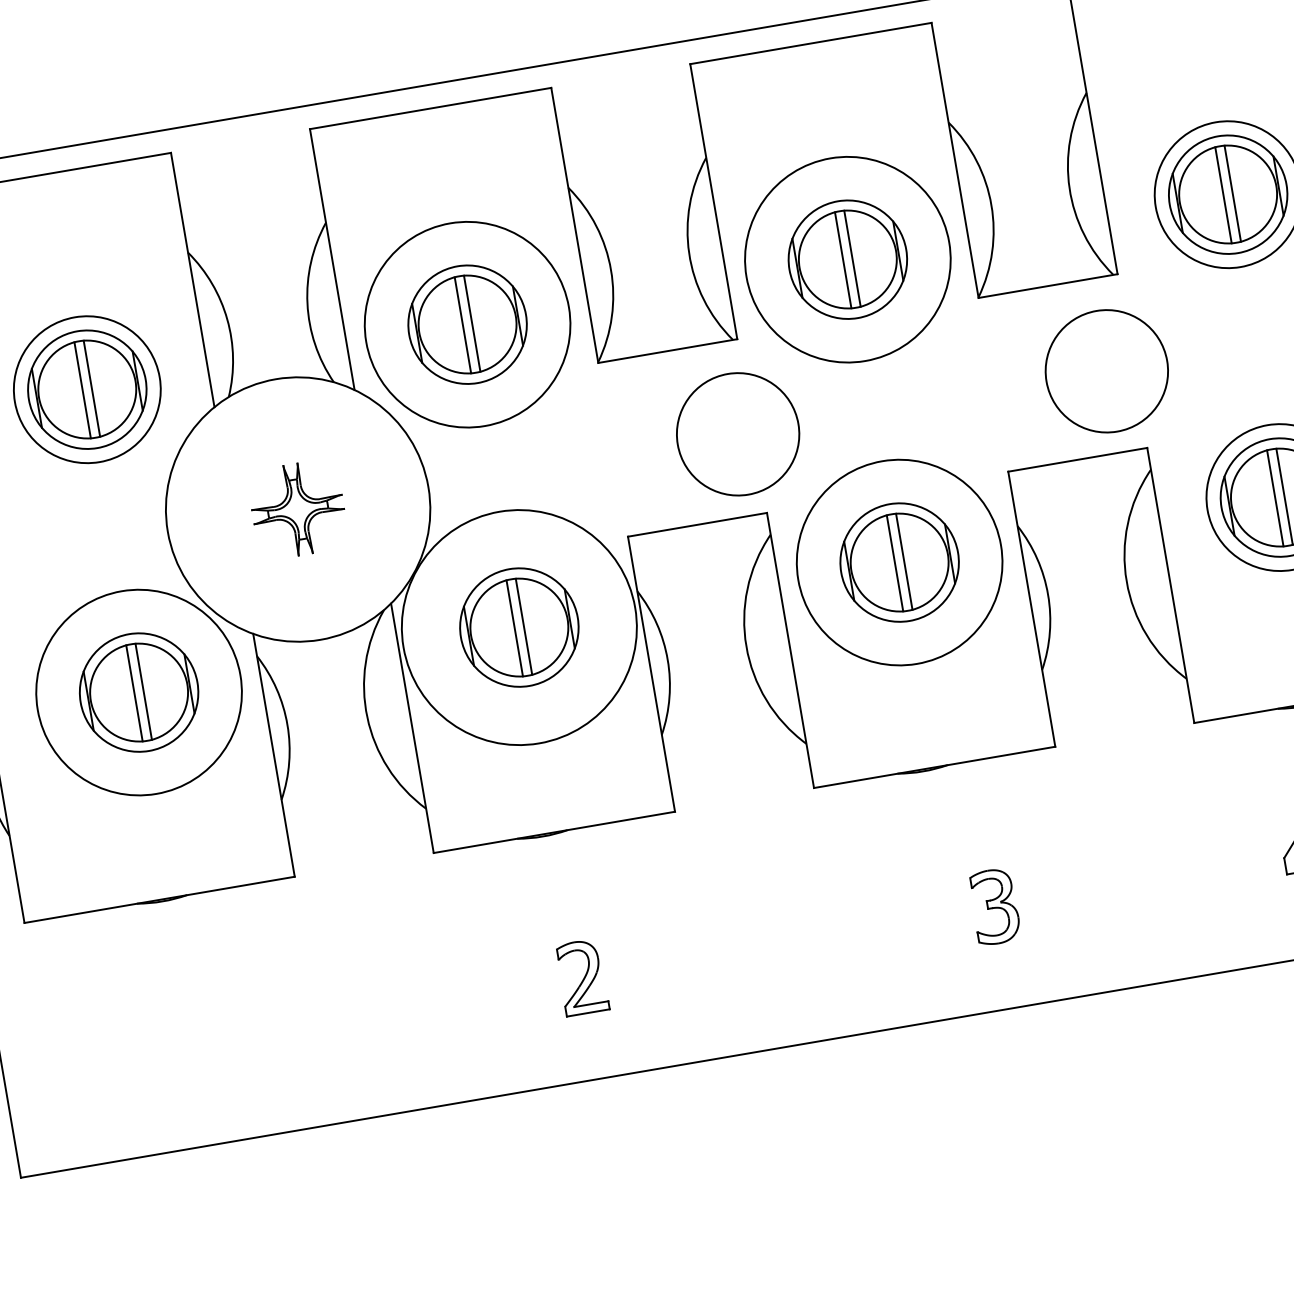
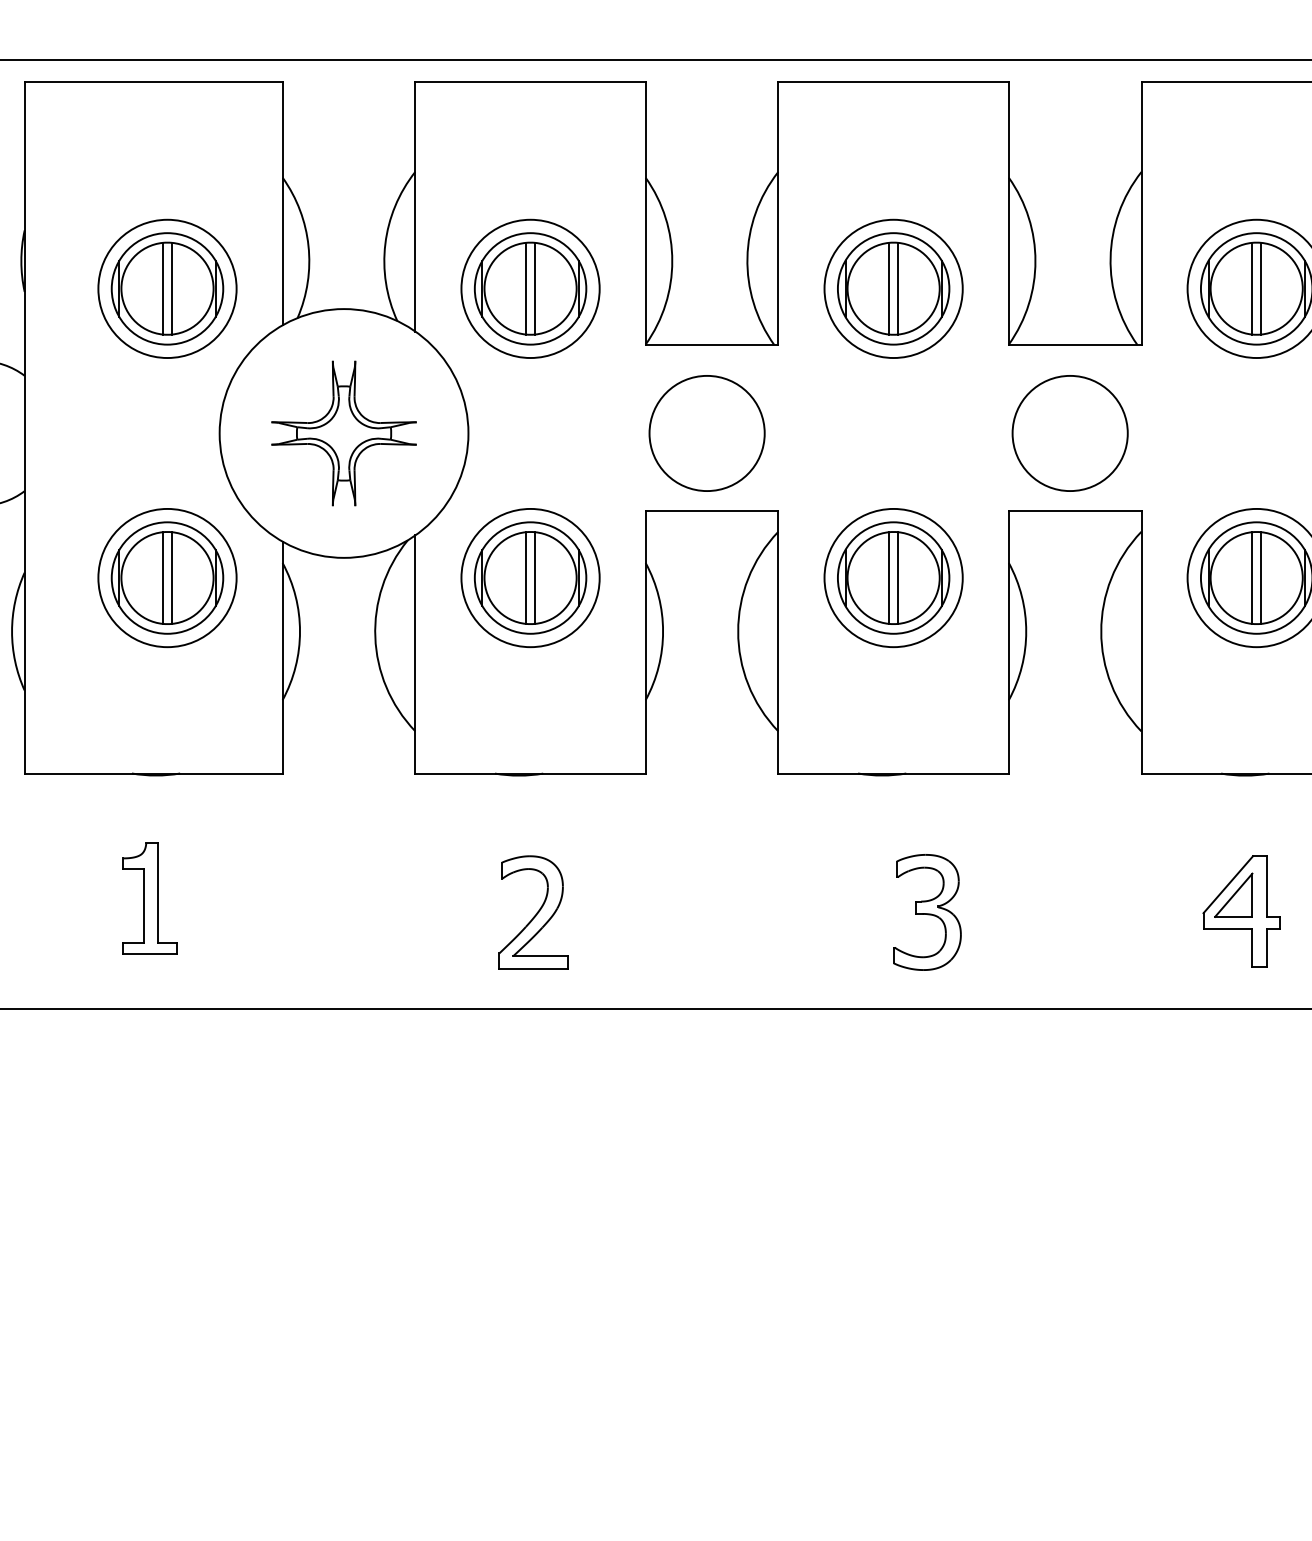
circle: (847, 259) -> (893, 288), size x0.71
circle: (467, 324) -> (530, 288), size x0.71
circle: (1106, 371) -> (1069, 433), moved
circle: (737, 434) -> (706, 433), moved
part: (297, 509) -> (343, 433), size x1.67
circle: (899, 562) -> (893, 577), size x0.71
circle: (519, 627) -> (530, 577), size x0.62
circle: (138, 692) -> (167, 577), size x0.71
part: (994, 906) -> (927, 912), size x1.67
part: (582, 977) -> (533, 912), size x1.67
part: (177, 1031) -> (149, 898), added

